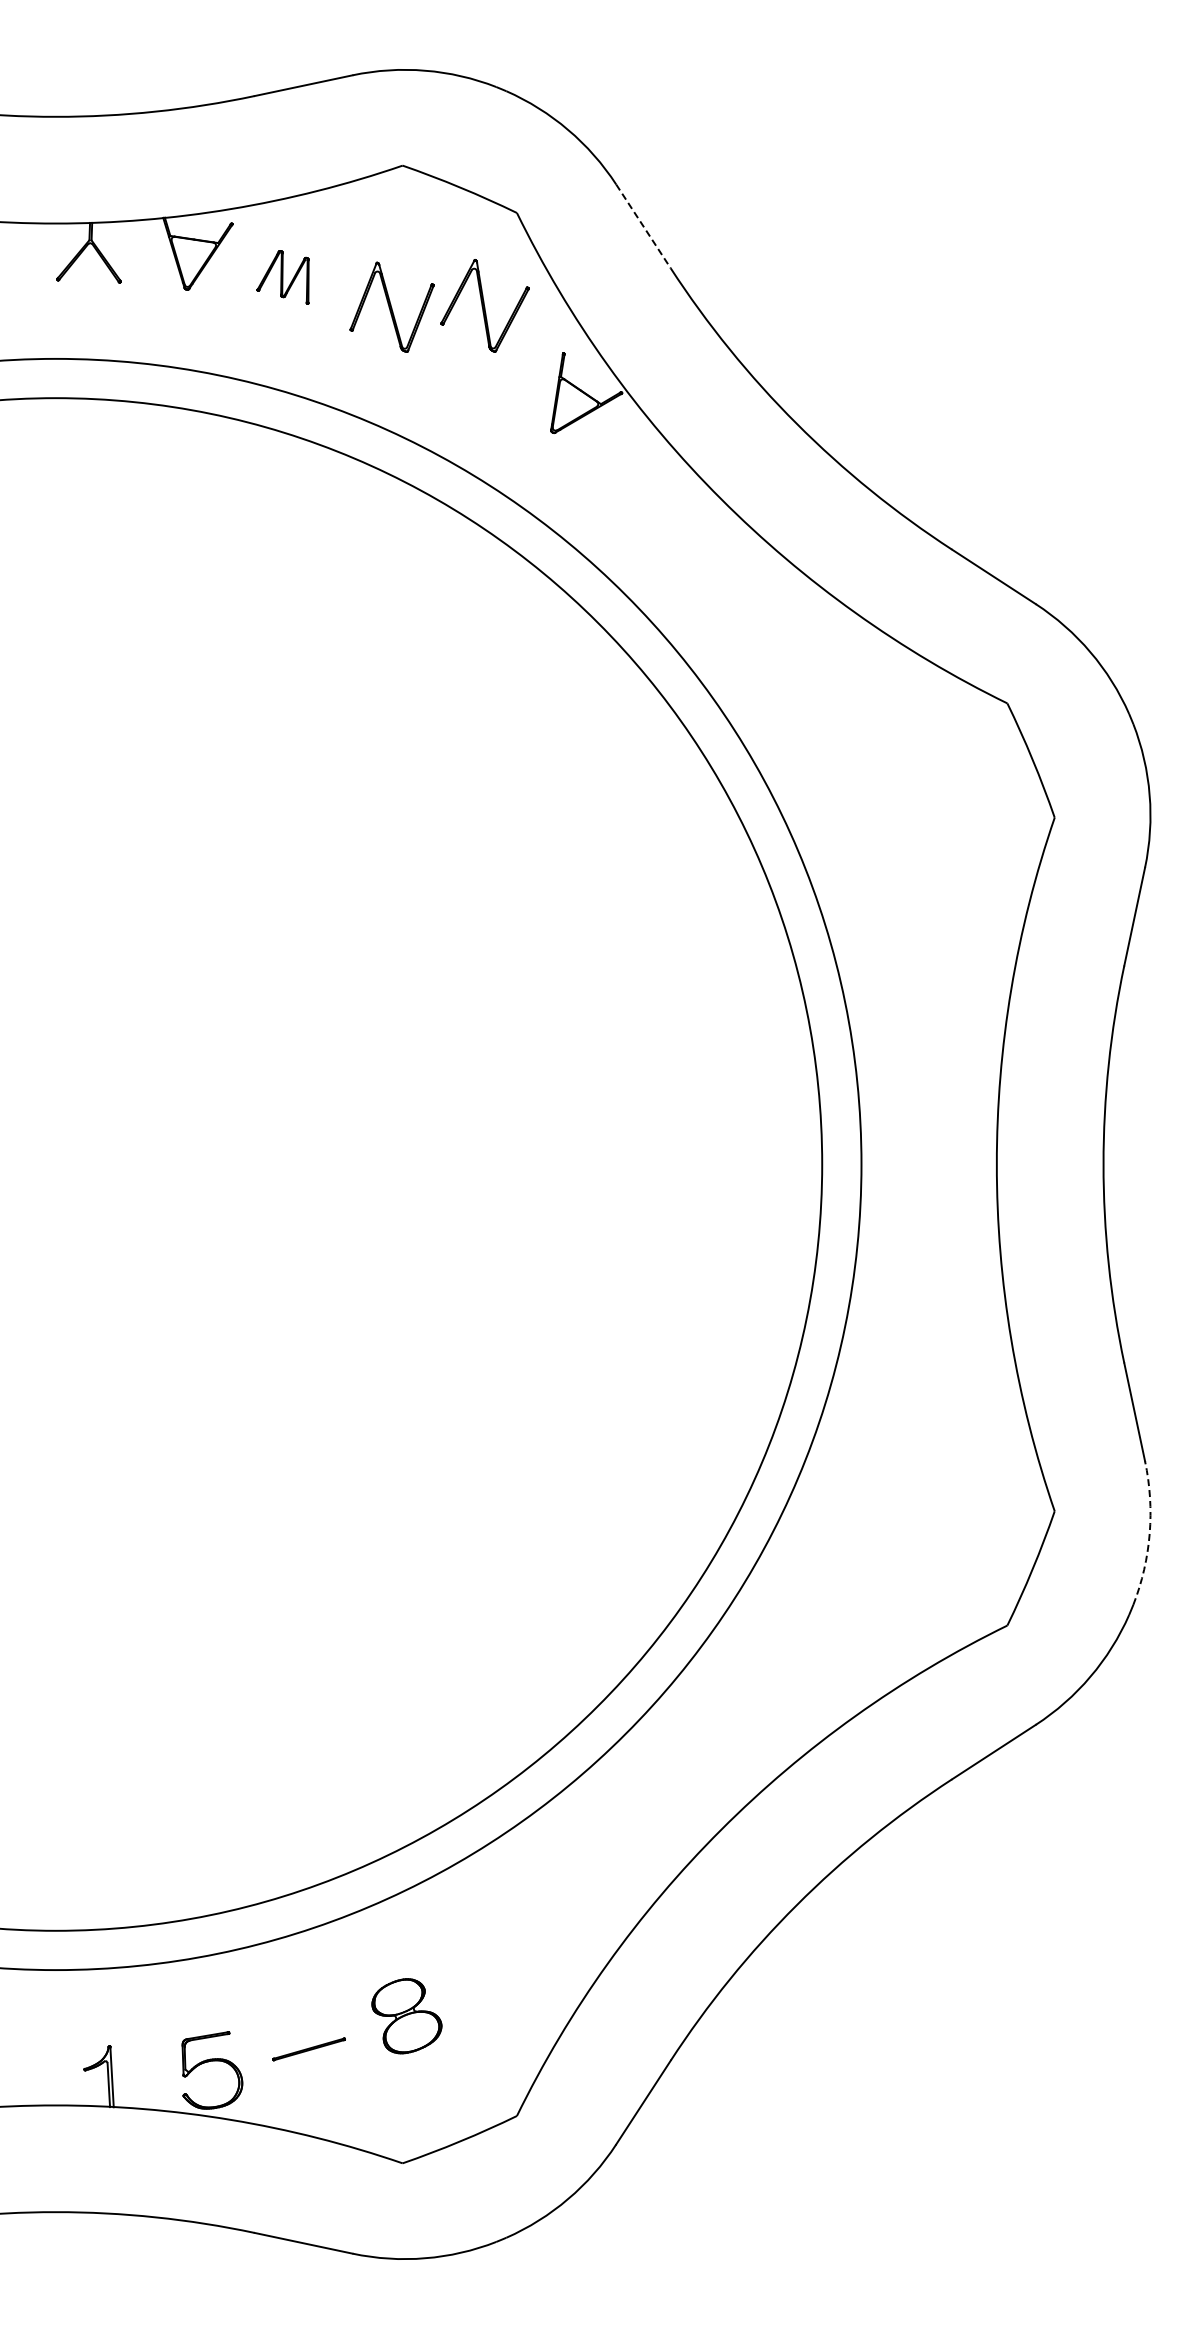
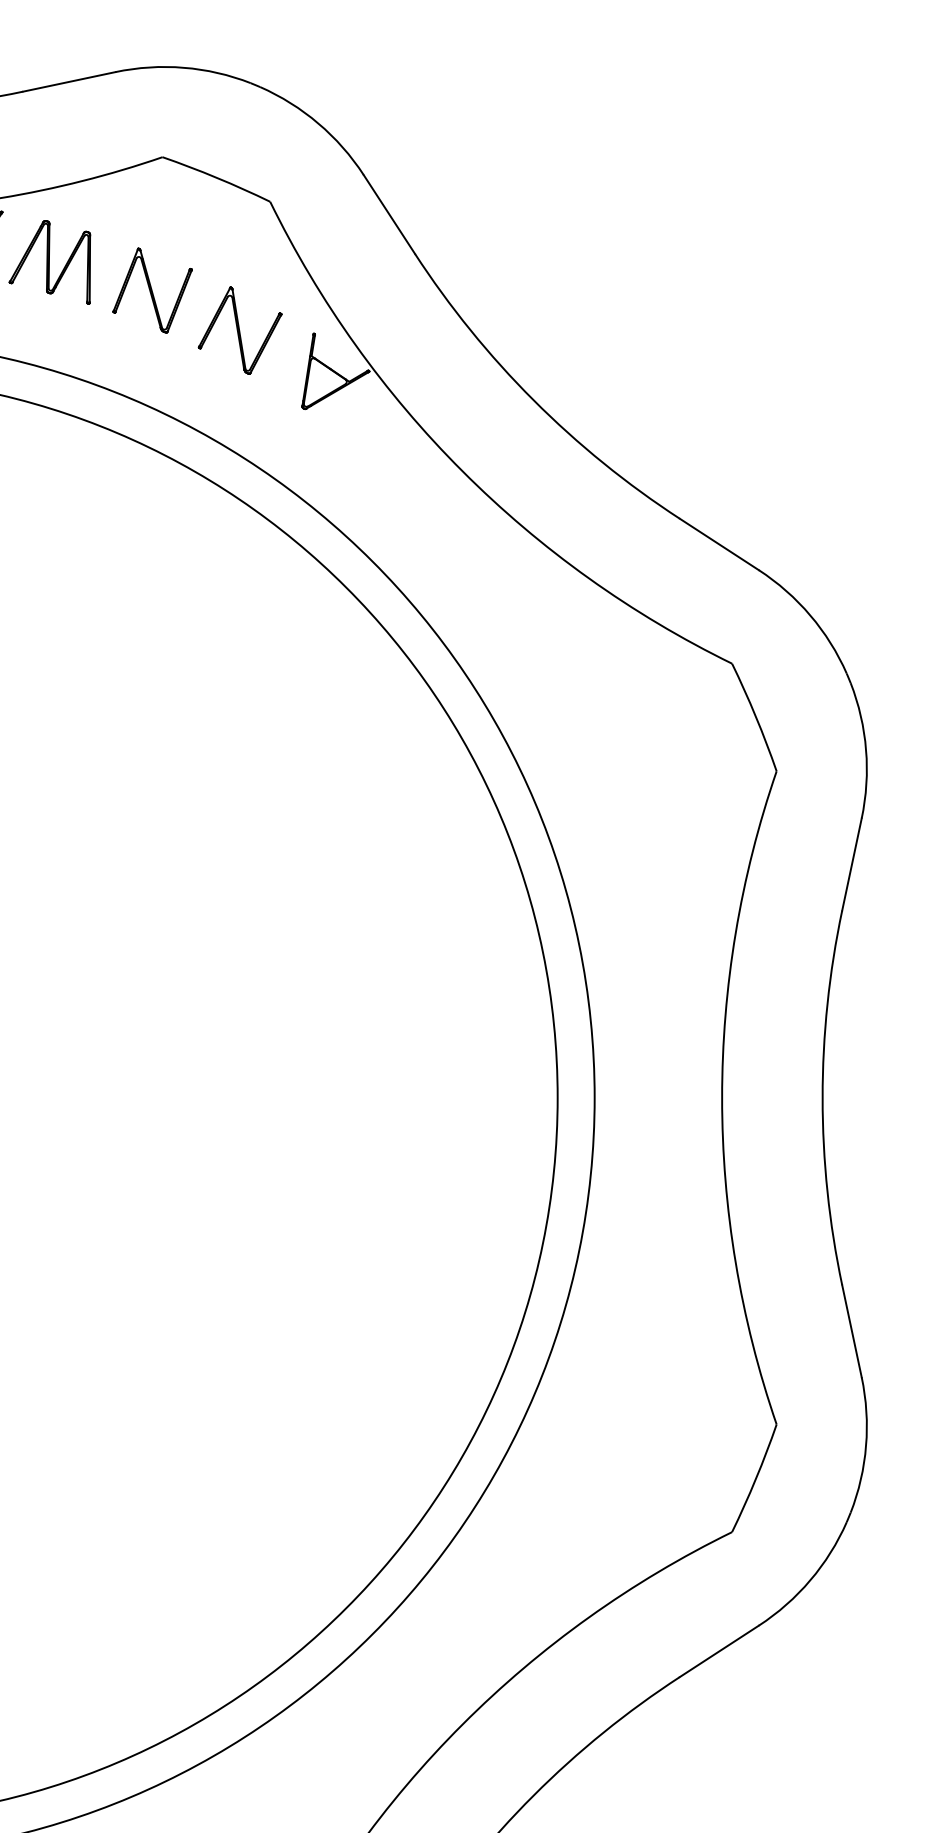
line: (643, 226) -> (389, 214), dashed -> solid
part: (282, 277) -> (49, 262), size x1.67
part: (484, 305) -> (239, 330), moved
arc: (1149, 1533) -> (865, 1445), dashed -> solid

